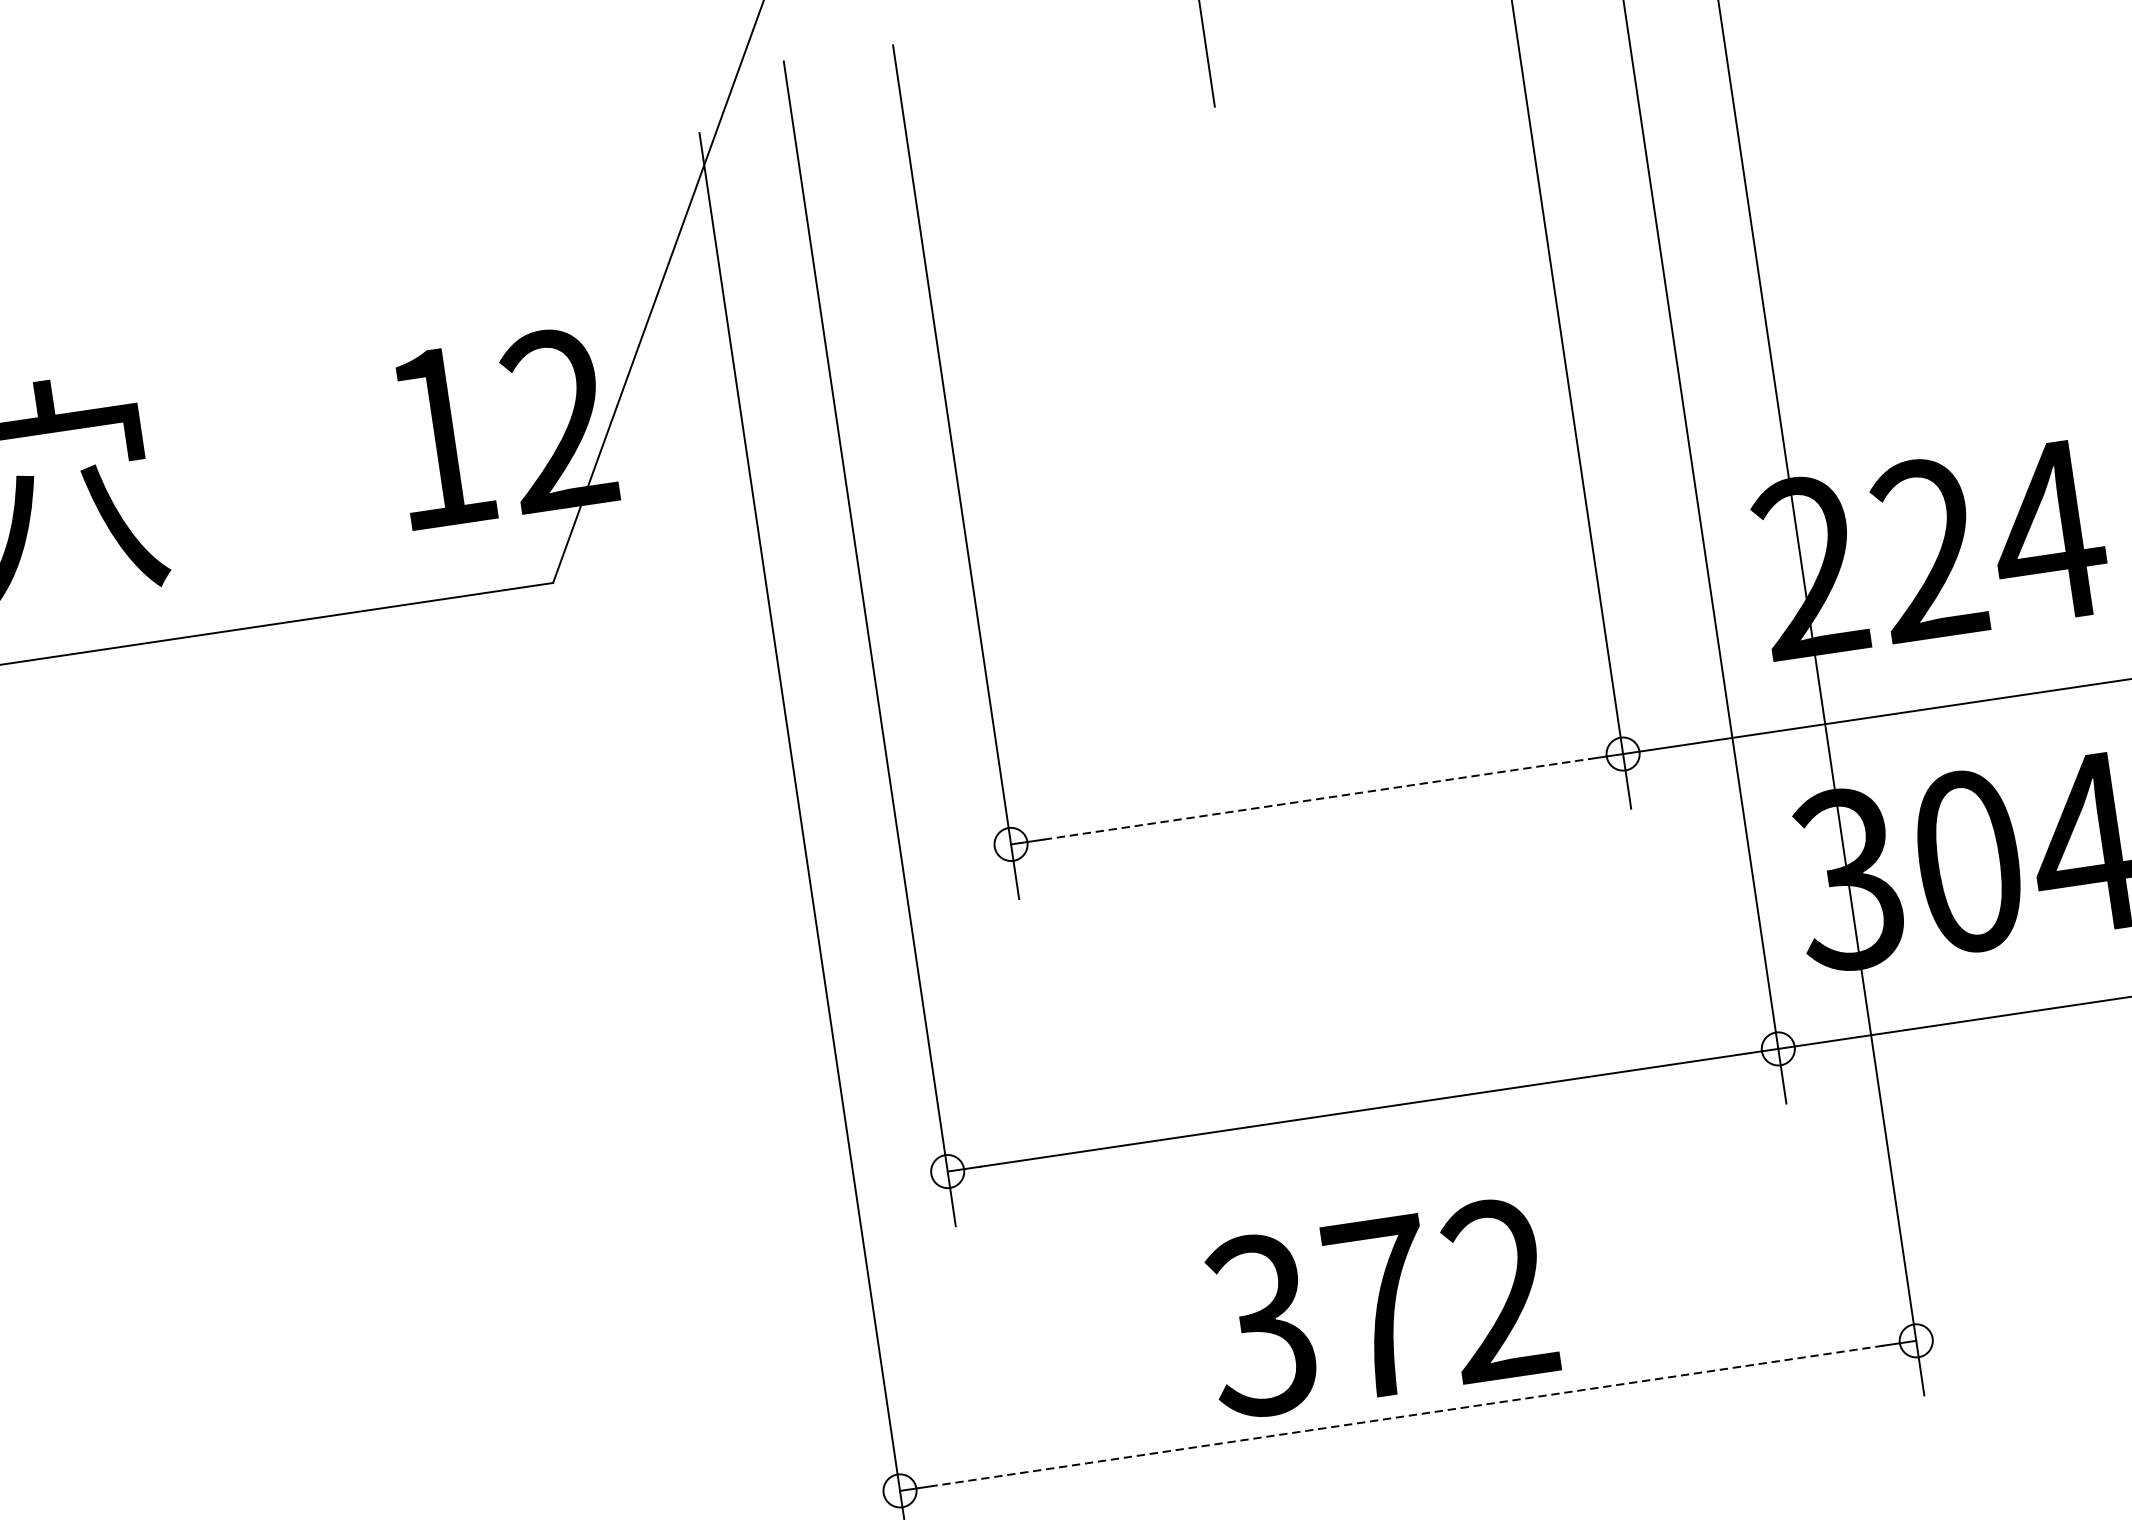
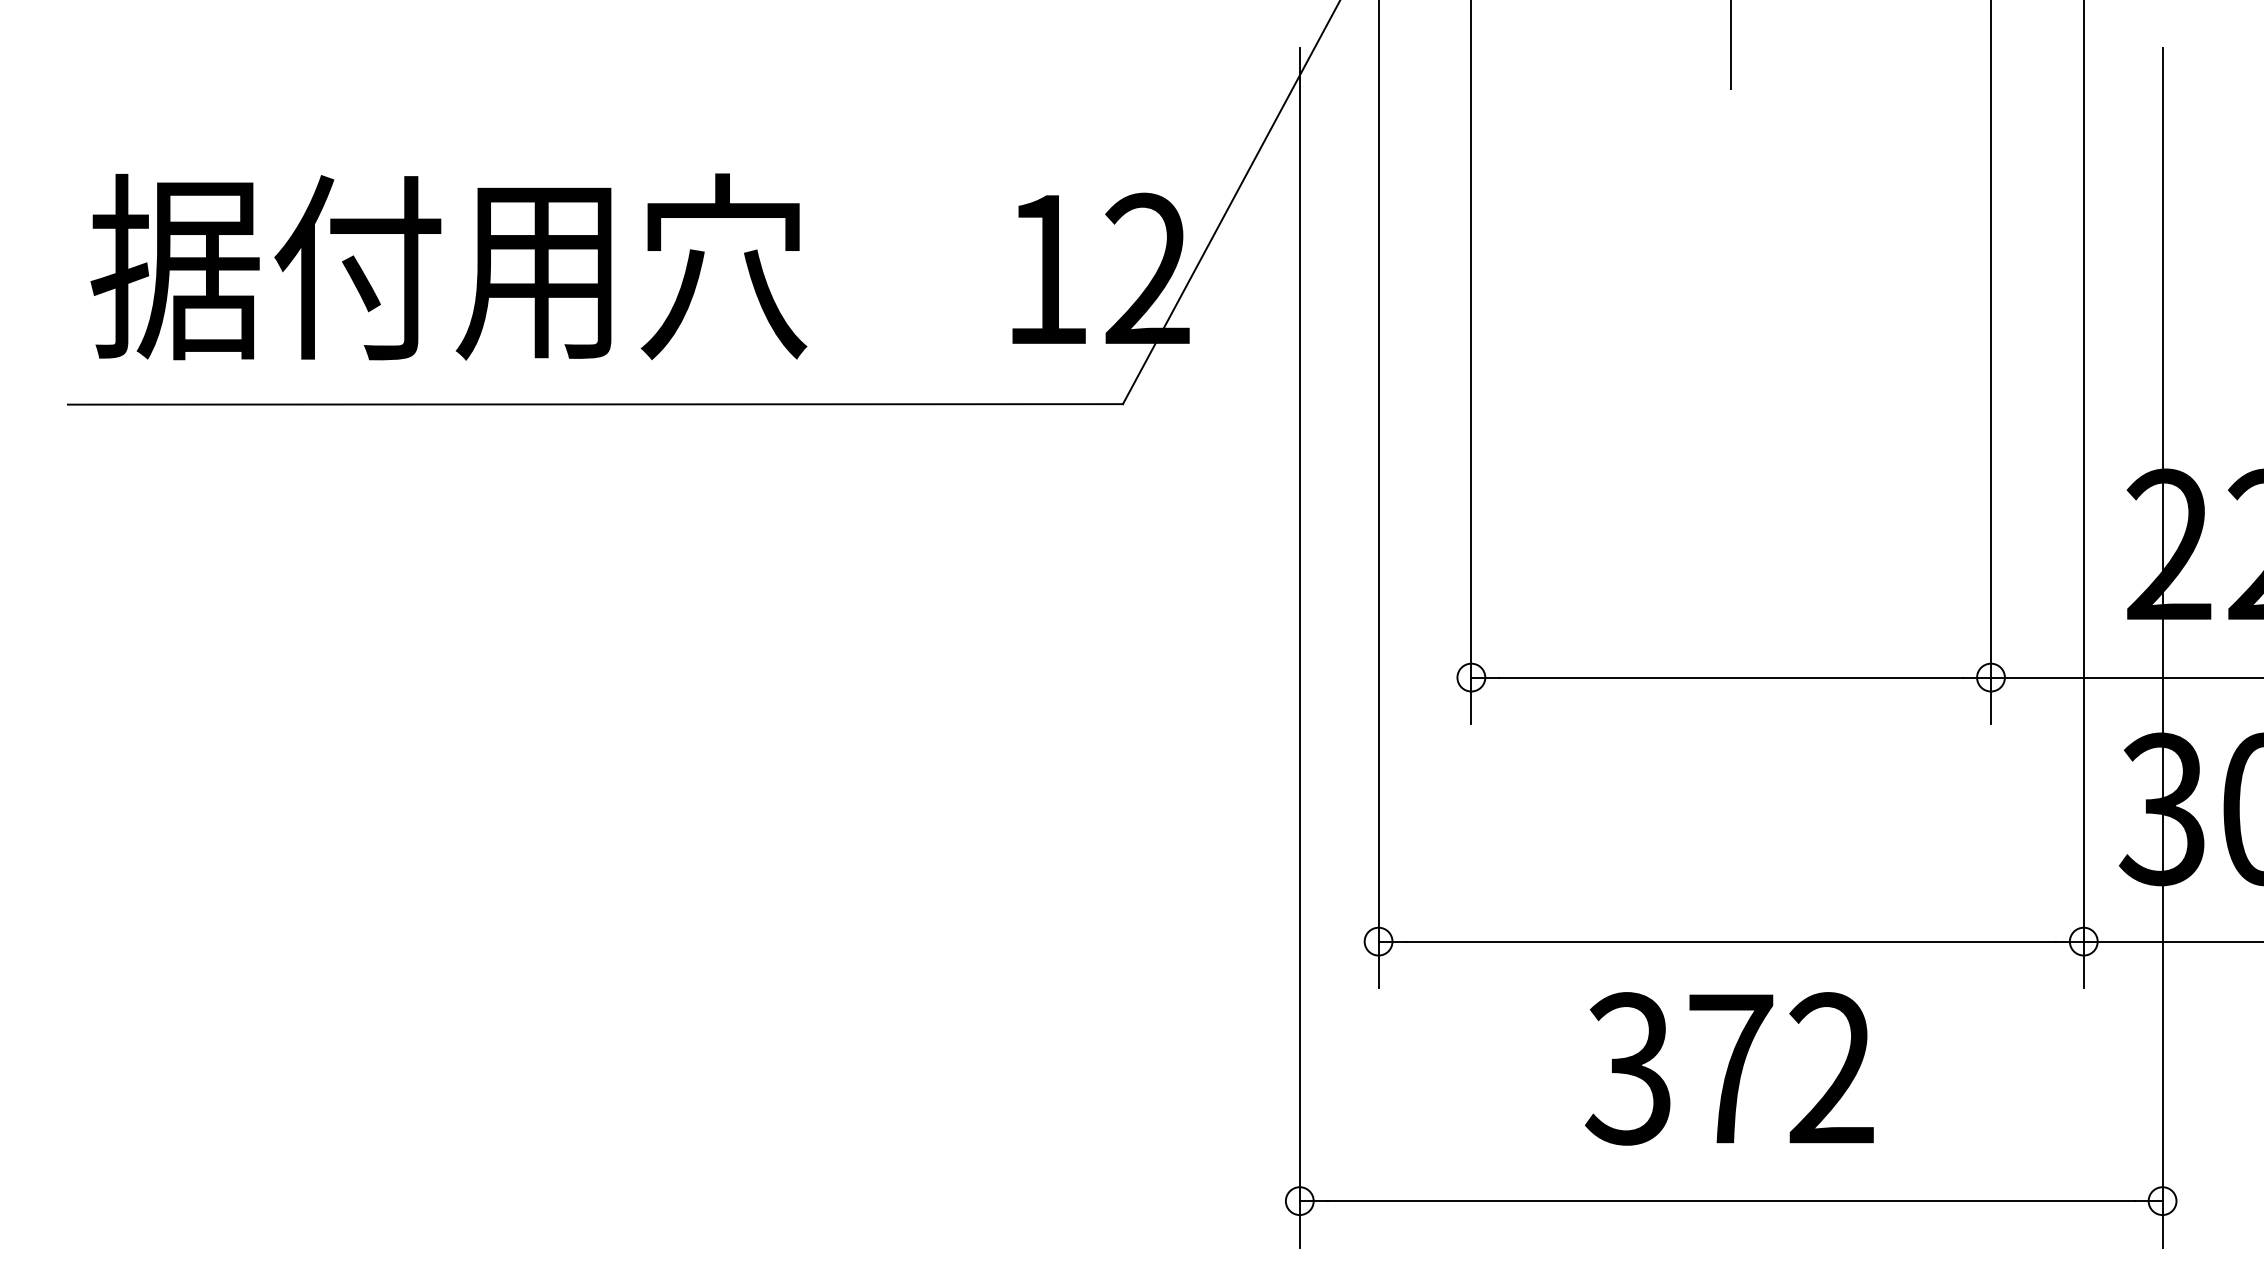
line: (1317, 799) -> (1731, 677), dashed -> solid
text: (1379, 1307) -> (1729, 1068), moved
line: (1408, 1416) -> (1731, 1201), dashed -> solid

